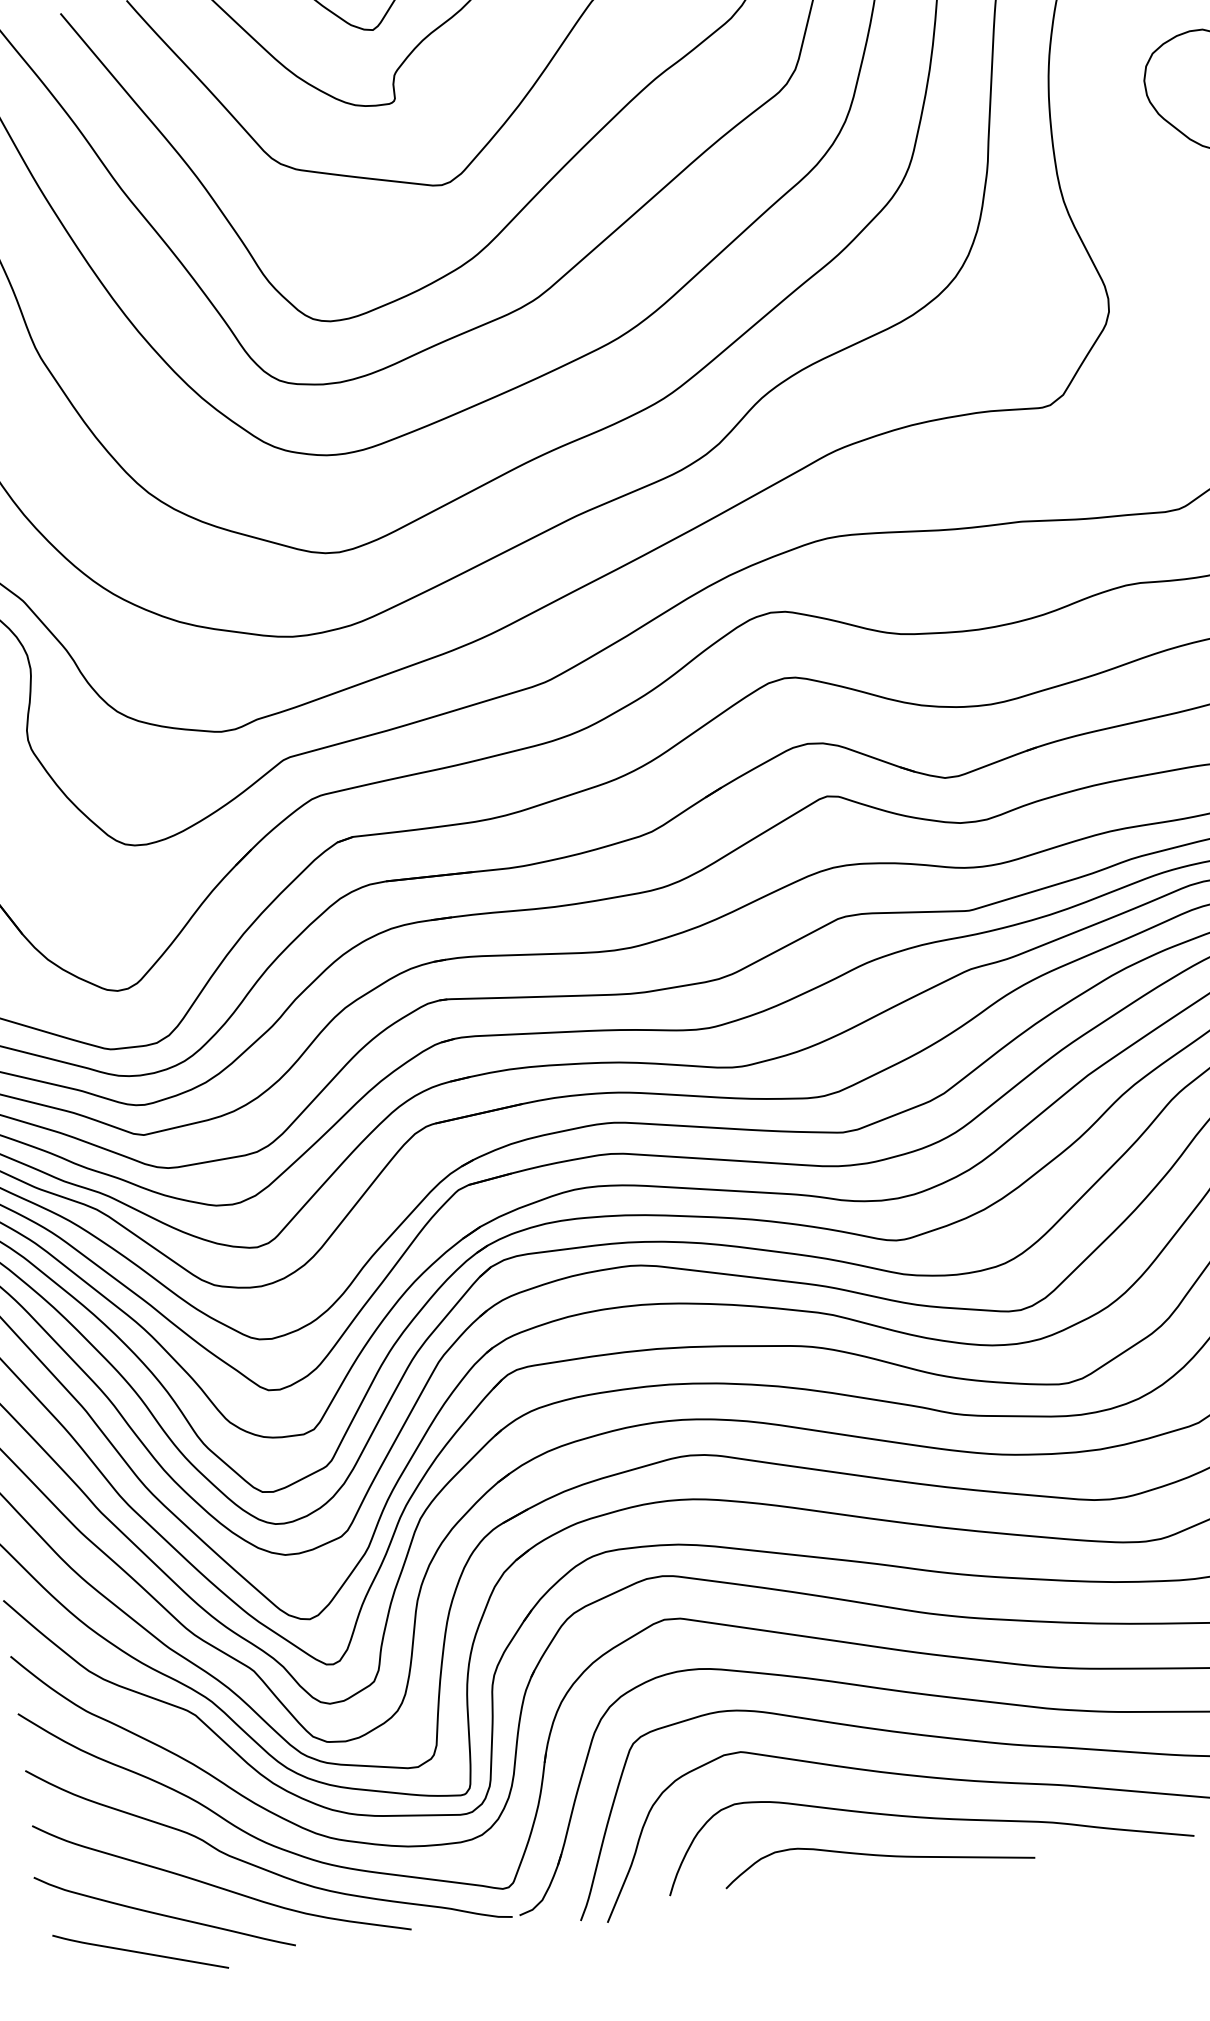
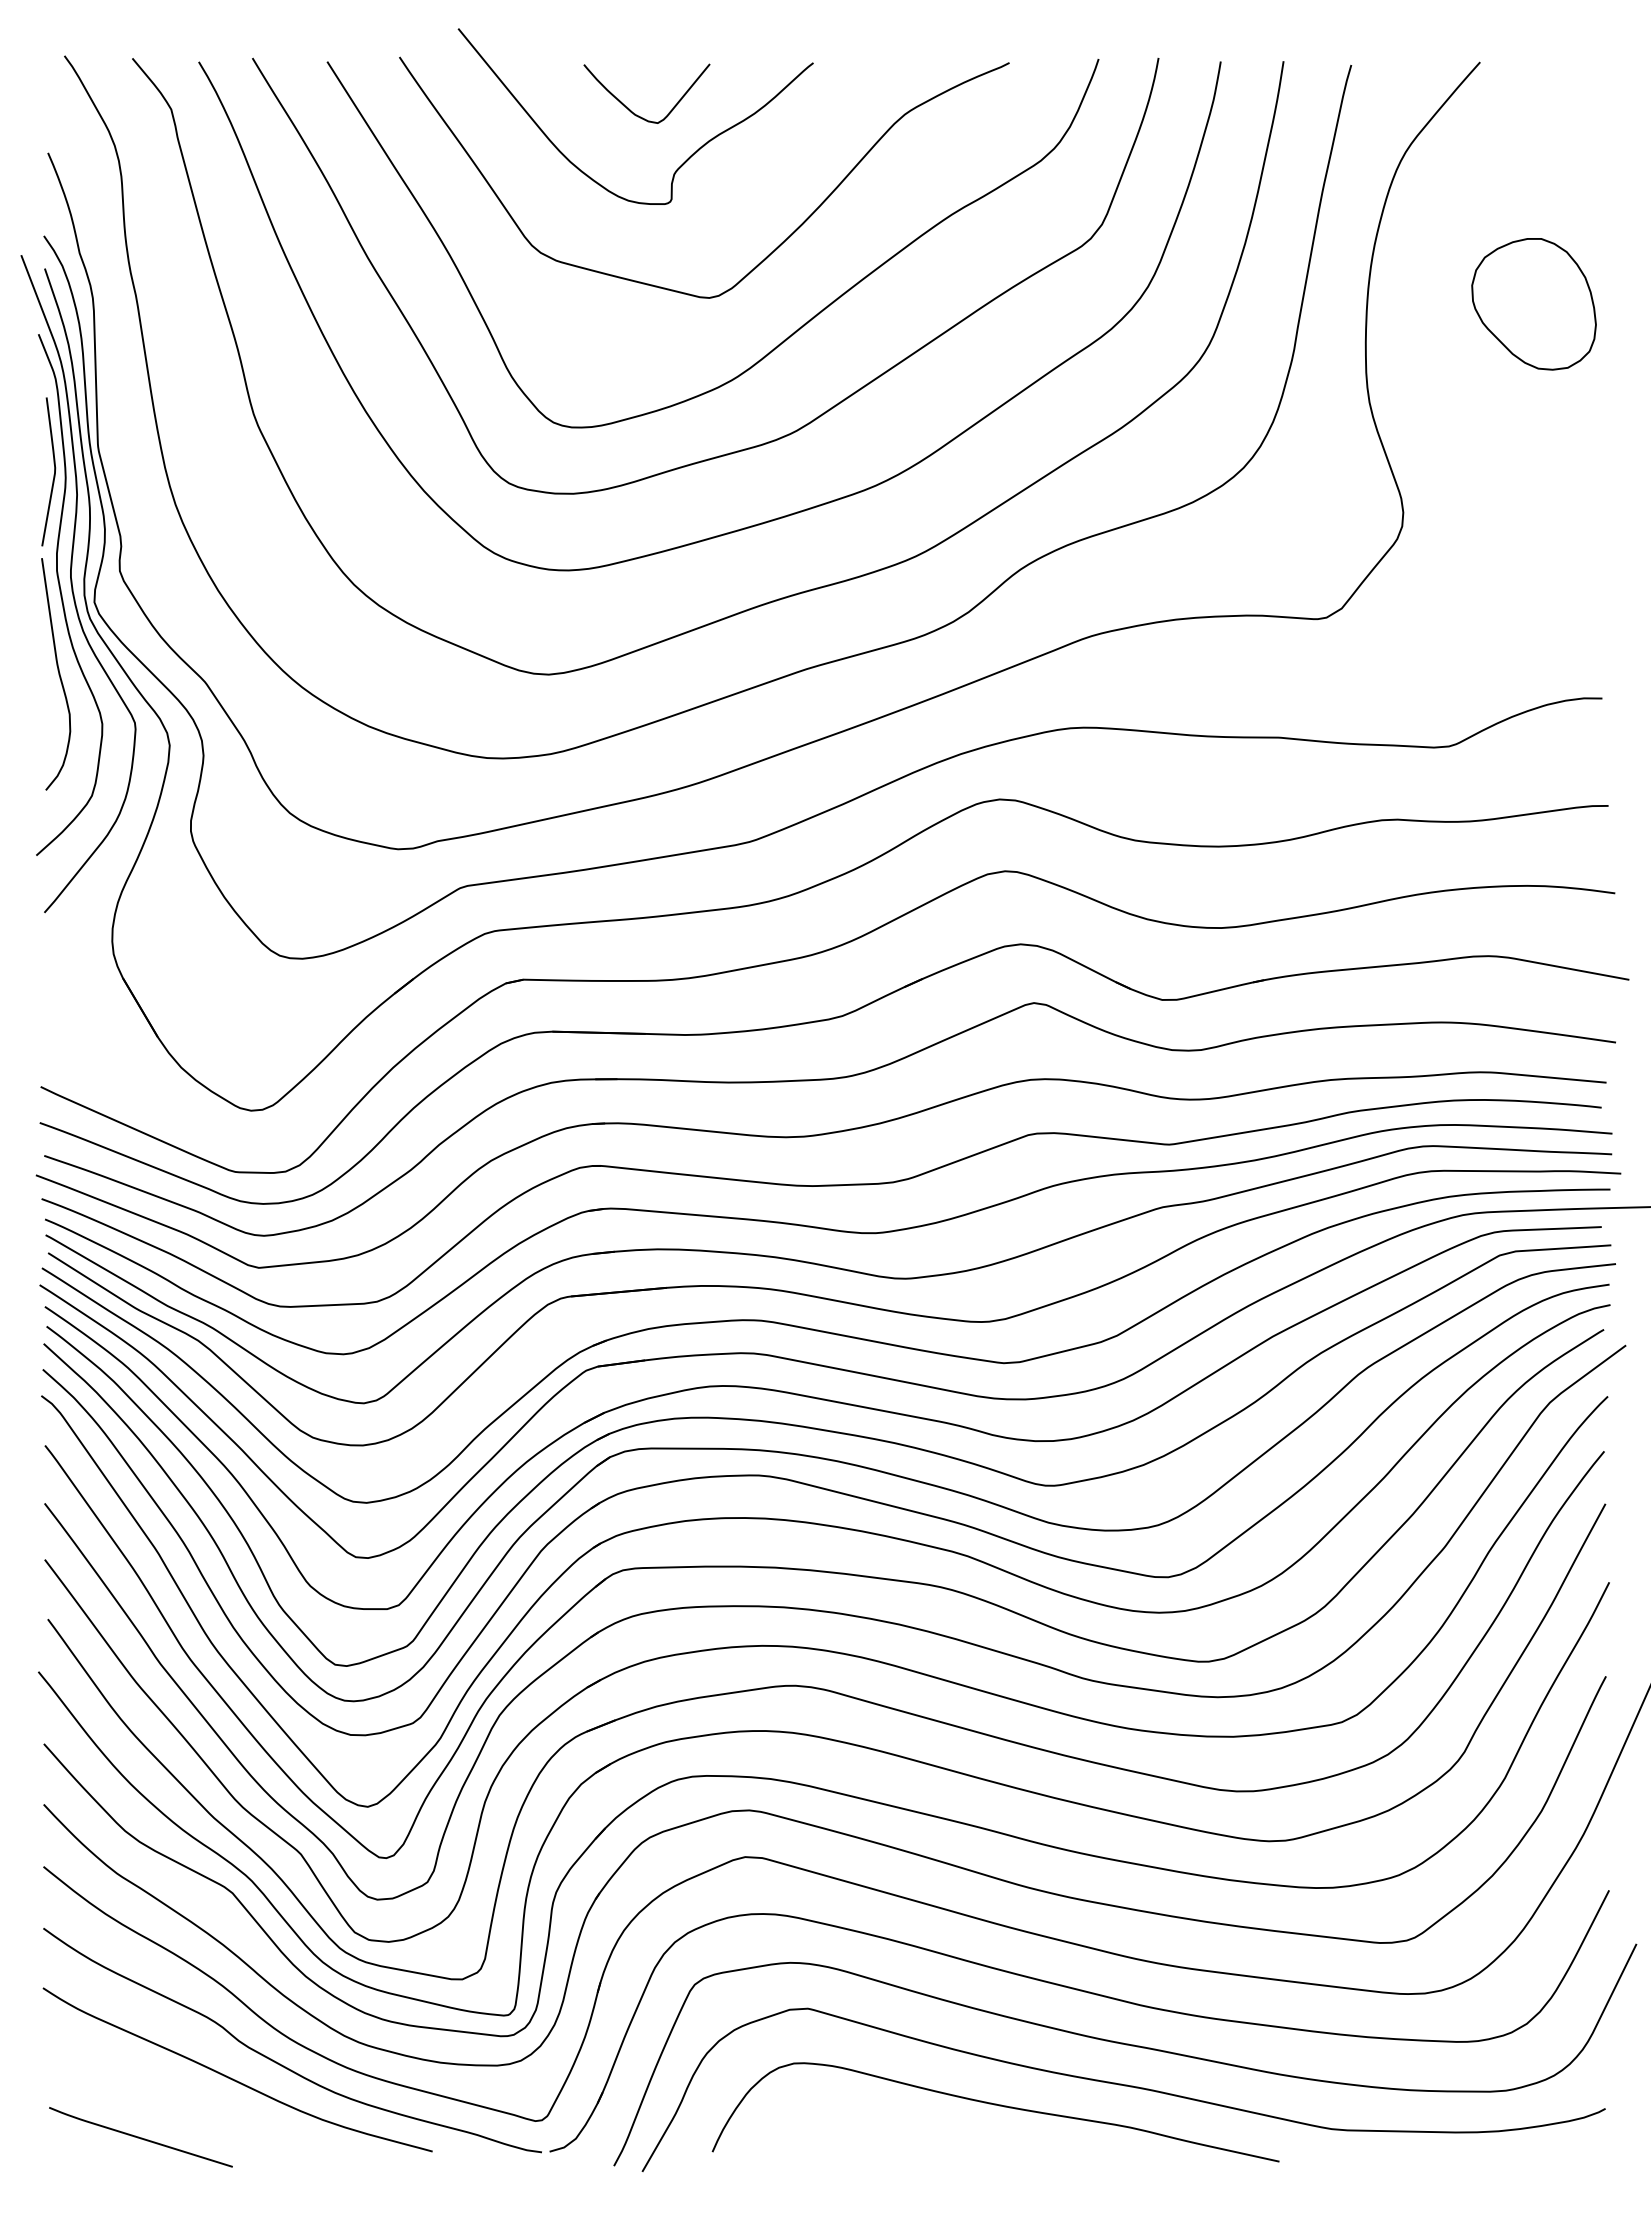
curve: (877, 1855) -> (939, 2138), removed
curve: (163, 1914) -> (170, 2100), removed

